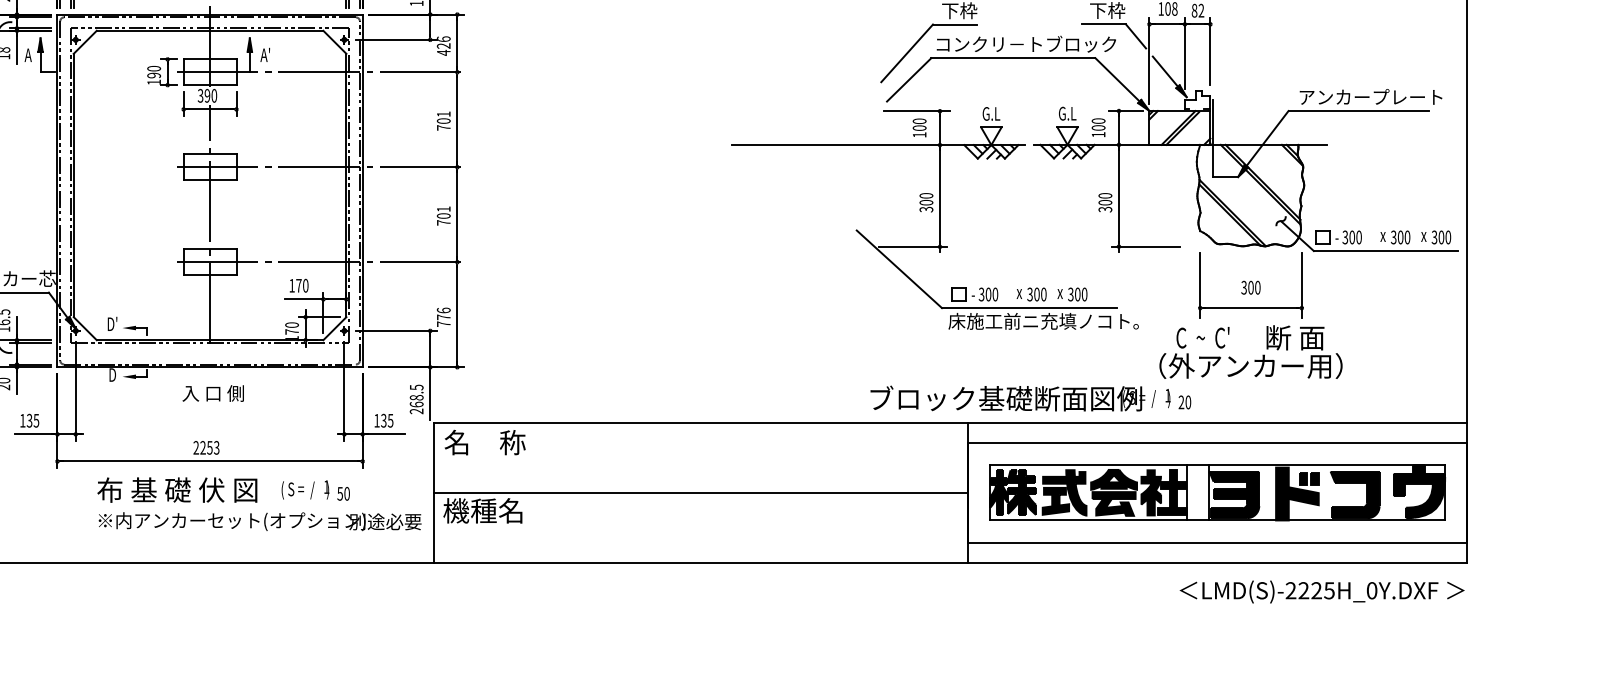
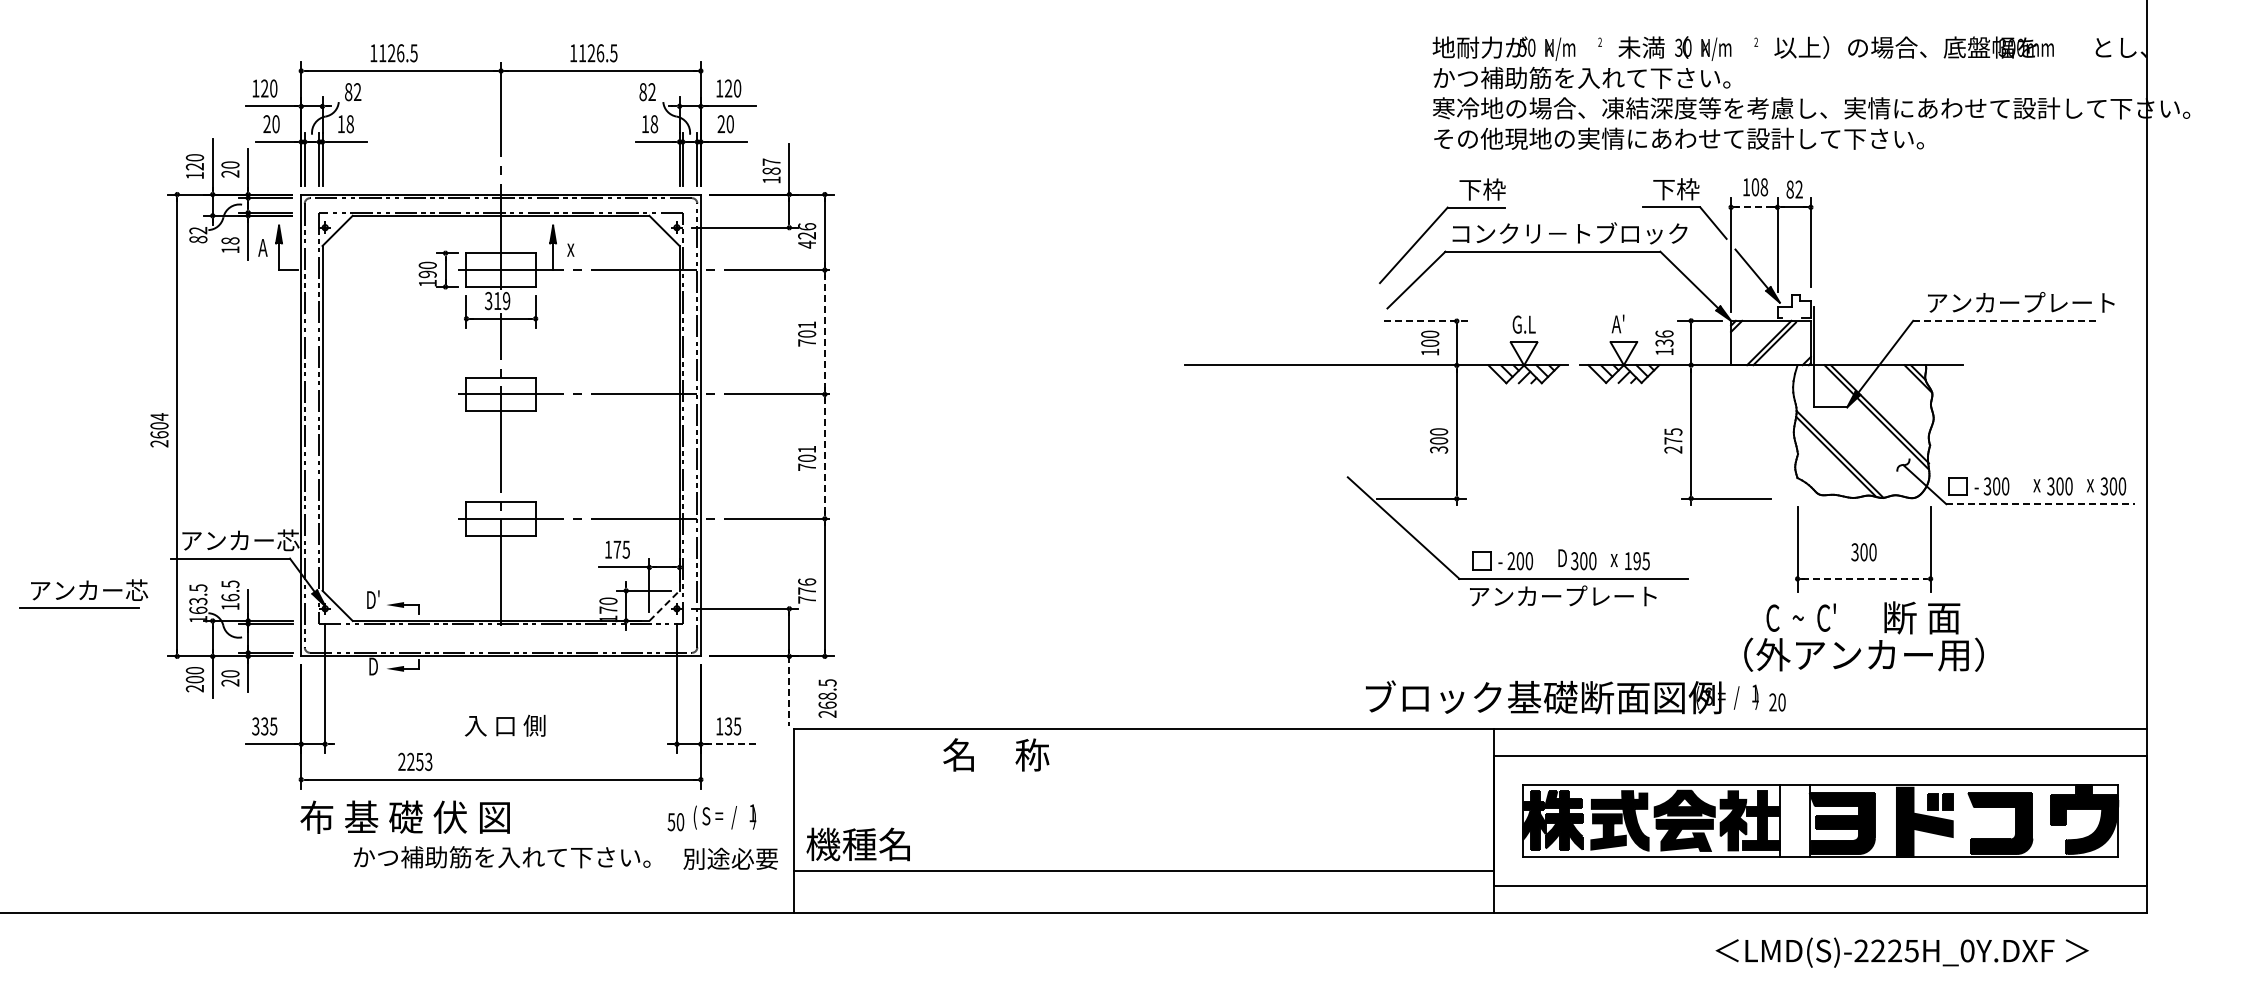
line: (1167, 24) -> (1754, 207), solid -> dashed
text: (265, 55) -> (573, 247), A' -> x
text: (211, 95) -> (502, 300), 390 -> 319
line: (1359, 110) -> (2005, 320), solid -> dashed
line: (917, 111) -> (1427, 321), solid -> dashed
text: (1067, 113) -> (1623, 323), G.L -> A'
line: (457, 119) -> (824, 332), solid -> dashed
text: (1098, 124) -> (1664, 338), 100 -> 136
text: (1105, 202) -> (1673, 440), 300 -> 275
line: (457, 214) -> (824, 456), solid -> dashed
line: (1386, 251) -> (2041, 504), solid -> dashed
text: (305, 285) -> (626, 549), 170 -> 175
text: (1019, 291) -> (1561, 557), x -> D
text: (981, 294) -> (1511, 561), 300 -> 200
text: (1077, 294) -> (1636, 561), 300 -> 195
line: (1251, 307) -> (1864, 578), solid -> dashed
text: (1043, 321) -> (1592, 596), 床施工前ニ充填ノコト。 -> アンカープレート
line: (334, 328) -> (664, 605), solid -> dashed
text: (213, 393) -> (505, 725), moved
line: (430, 394) -> (789, 691), solid -> dashed
text: (416, 399) -> (827, 698), moved
text: (22, 420) -> (255, 726), 135 -> 335
line: (386, 434) -> (731, 744), solid -> dashed
text: (485, 442) -> (996, 754), moved
text: (206, 447) -> (415, 761), moved
text: (176, 489) -> (404, 816), moved
text: (305, 489) -> (724, 816), moved
line: (700, 492) -> (1143, 870), moved
text: (231, 521) -> (528, 858), ※内アンカーセット(オプション) -> かつ補助筋を入れて下さい。
text: (1321, 591) -> (1901, 952), moved

